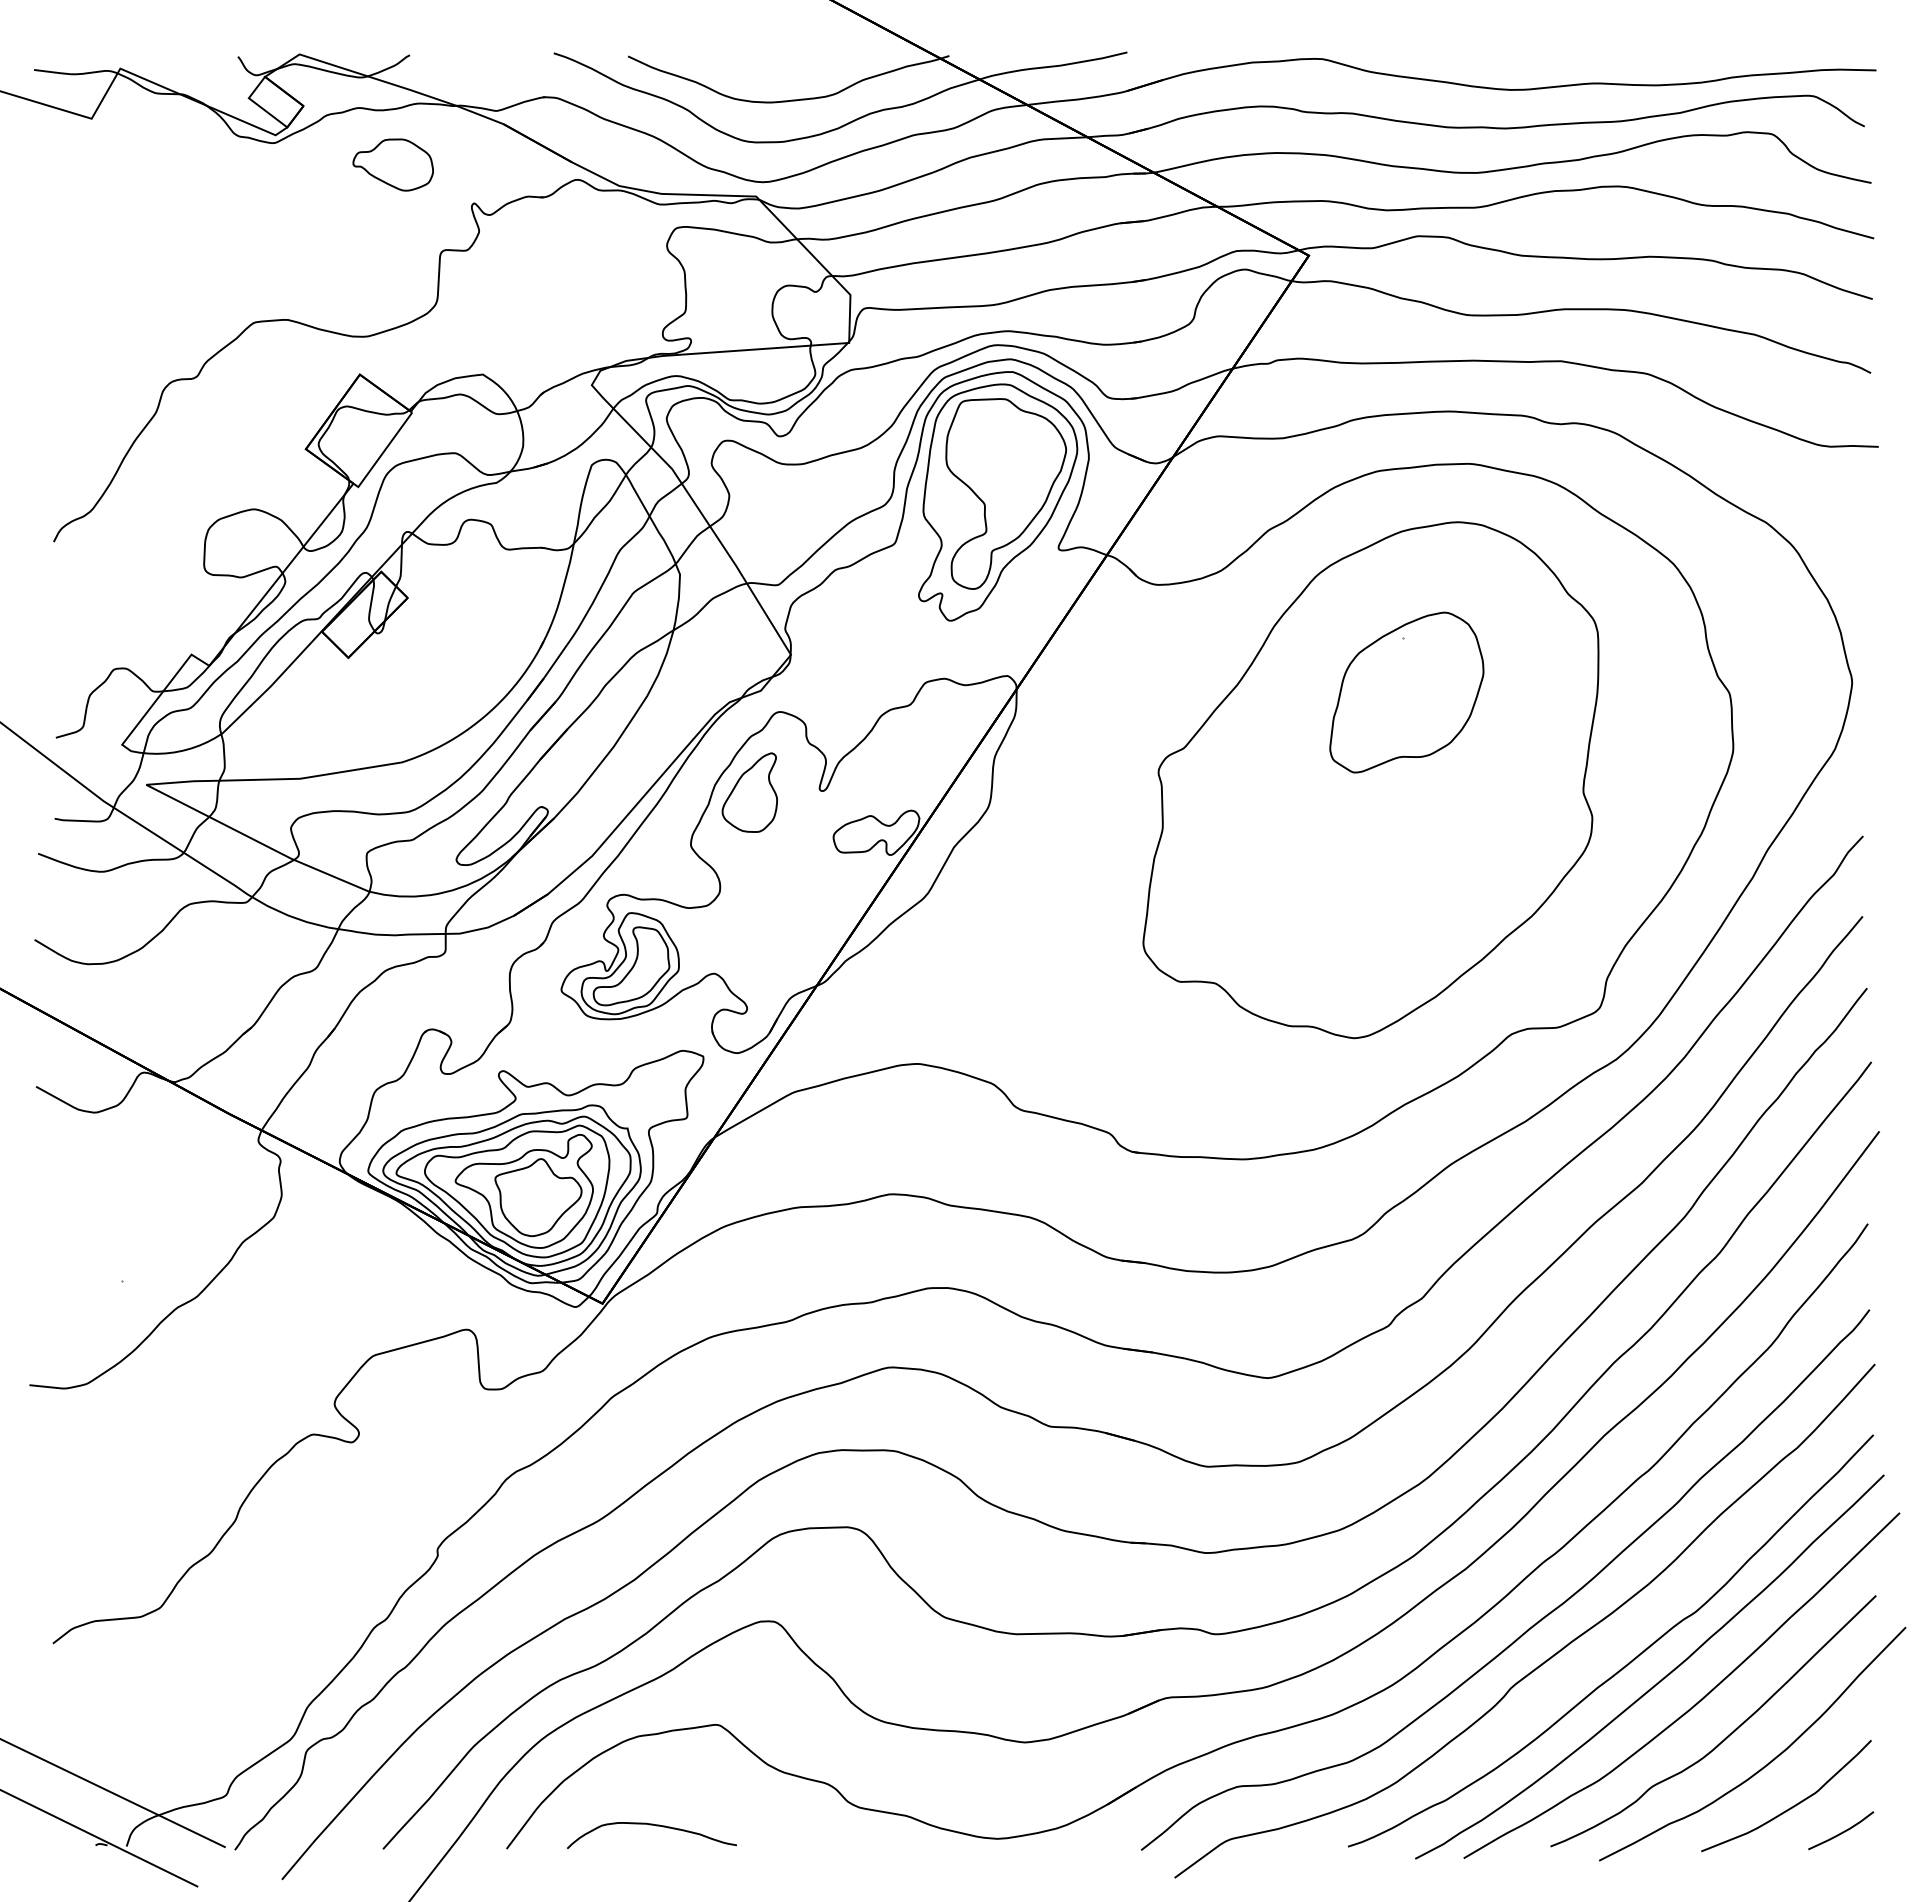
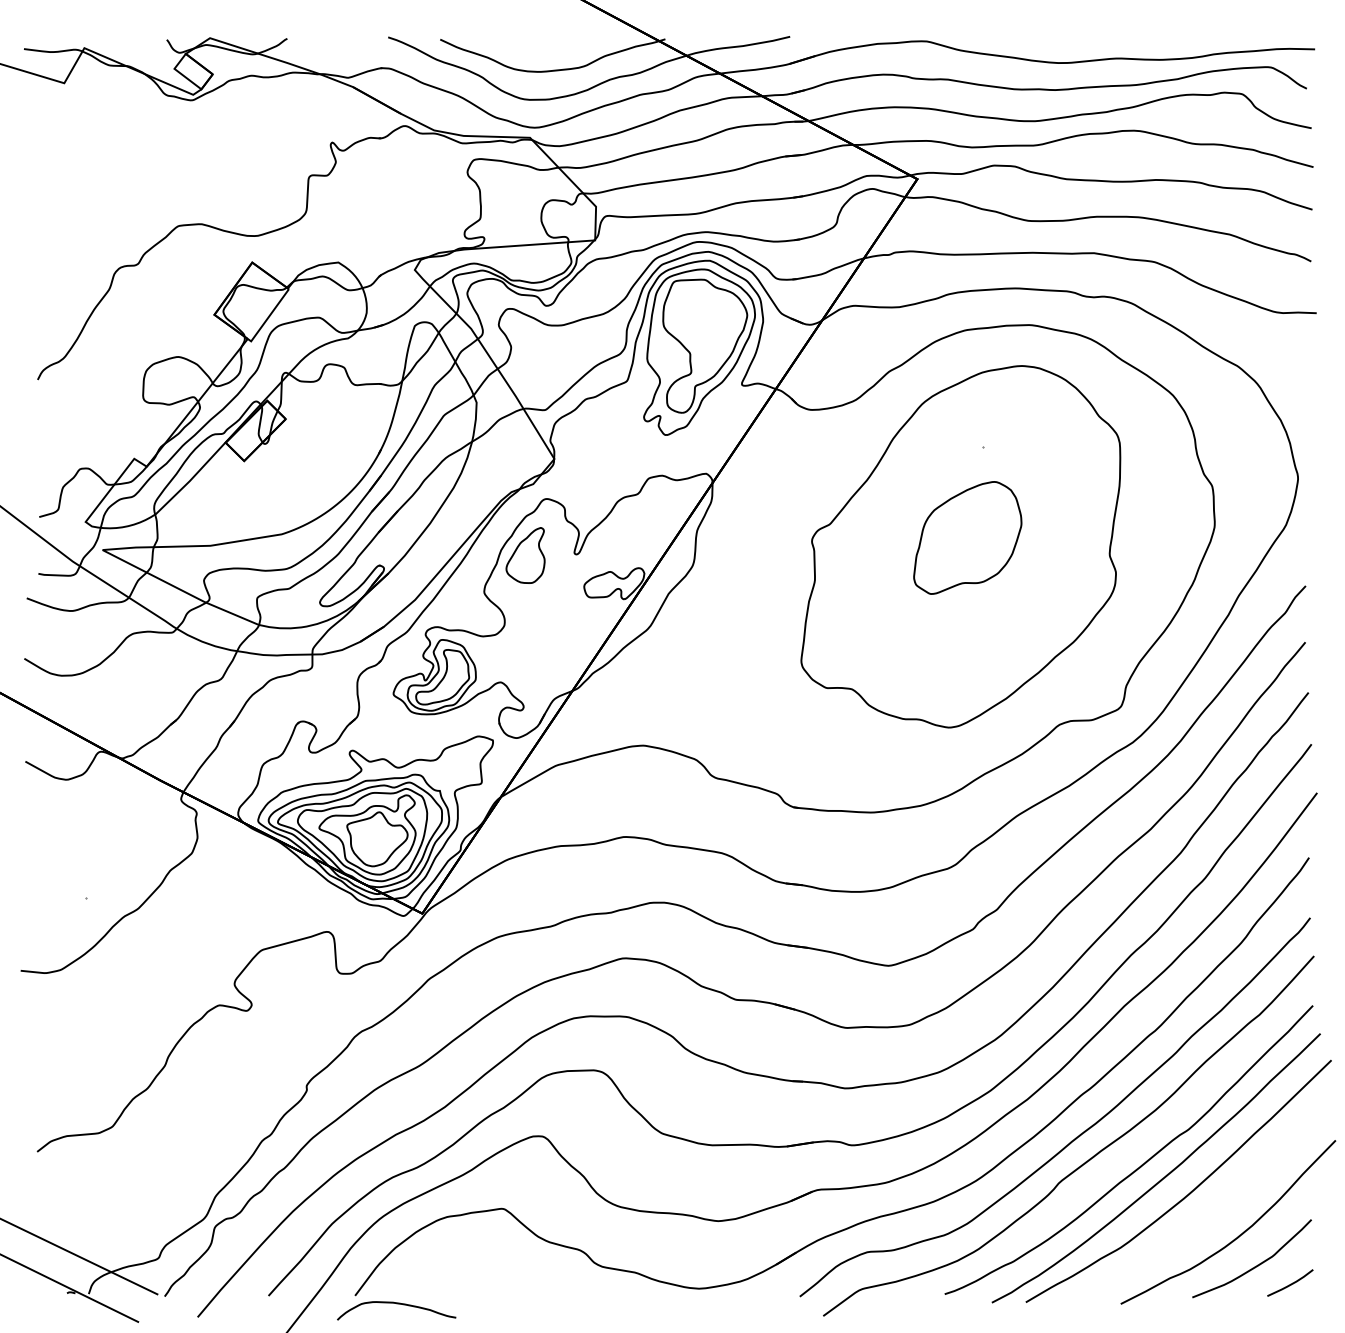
part: (392, 164) -> (275, 115), removed
part: (1406, 692) -> (967, 537), moved
curve: (1727, 1735) -> (1210, 1216), removed
curve: (651, 1825) -> (396, 1303), moved

